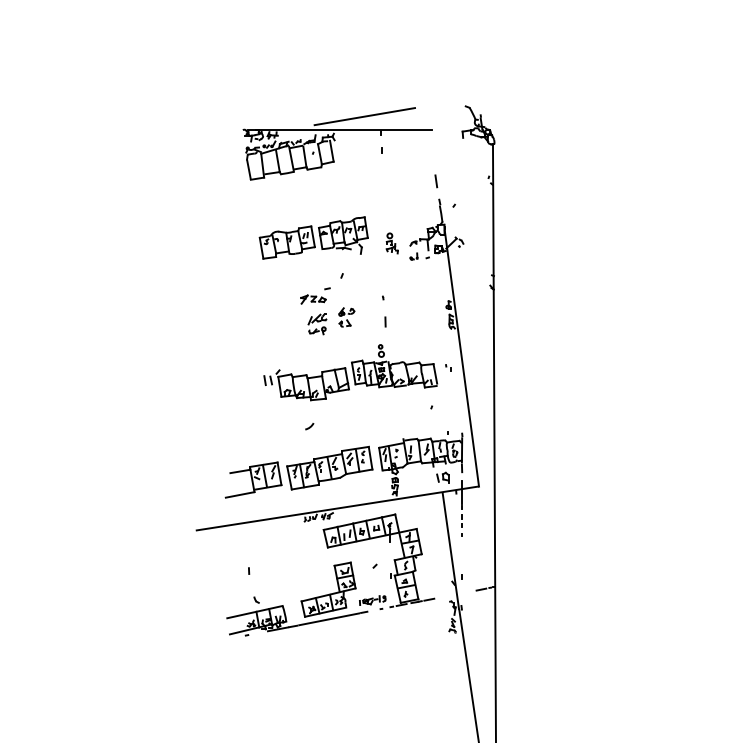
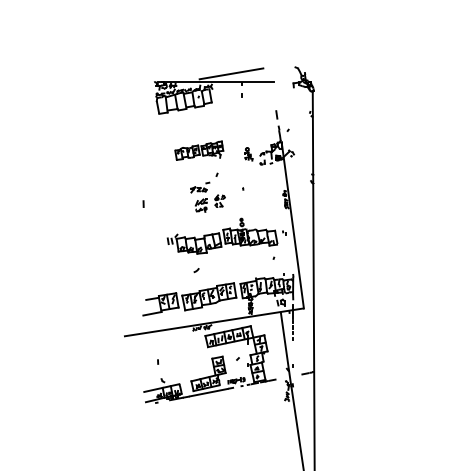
part: (314, 237) -> (199, 150), size x0.7
line: (385, 321) -> (143, 203), moved

